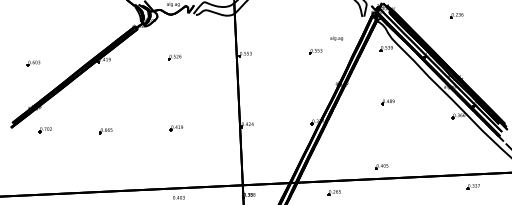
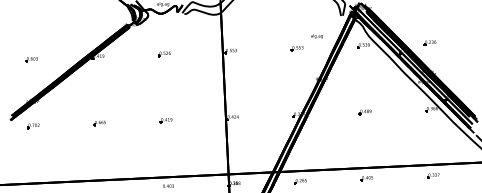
part: (456, 15) -> (429, 42), moved
part: (387, 102) -> (364, 112), moved
part: (44, 130) -> (32, 126), moved
part: (381, 166) -> (366, 178), moved
part: (472, 186) -> (432, 175), moved
part: (333, 192) -> (299, 181), moved

